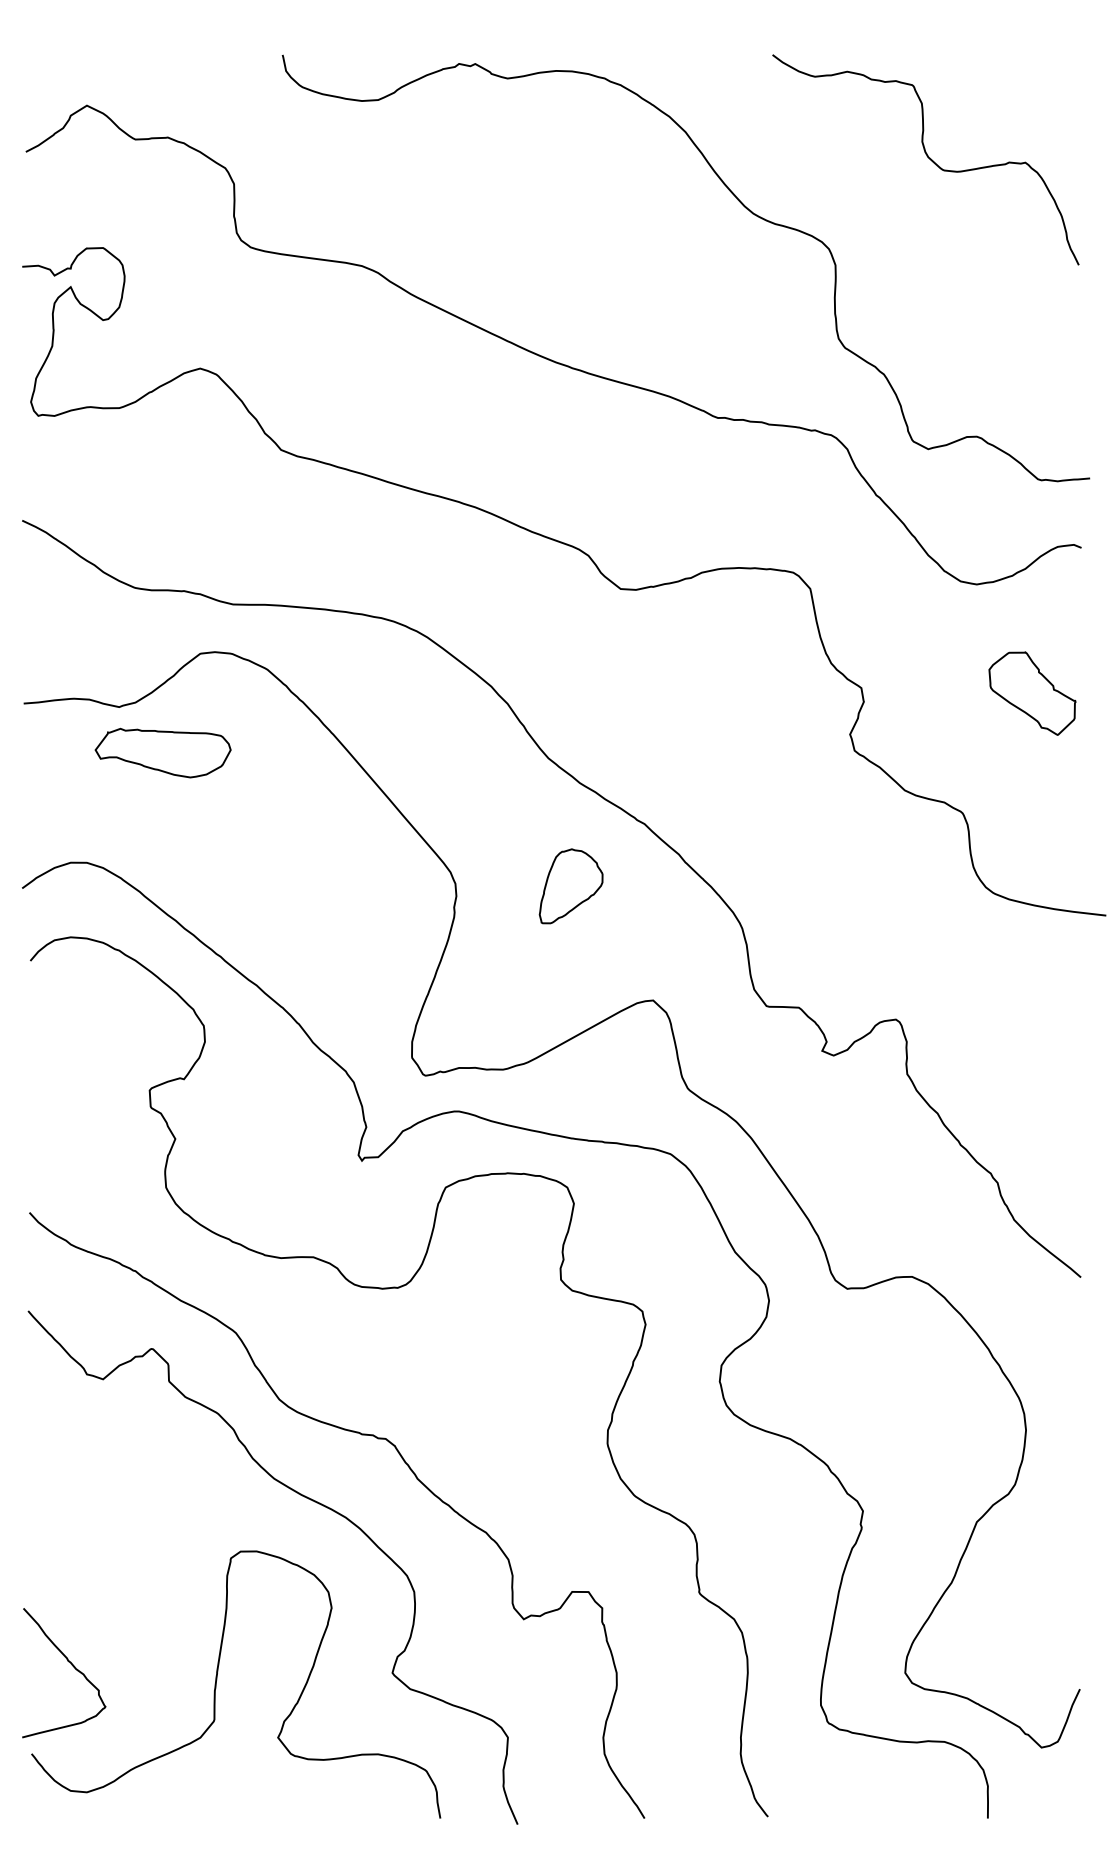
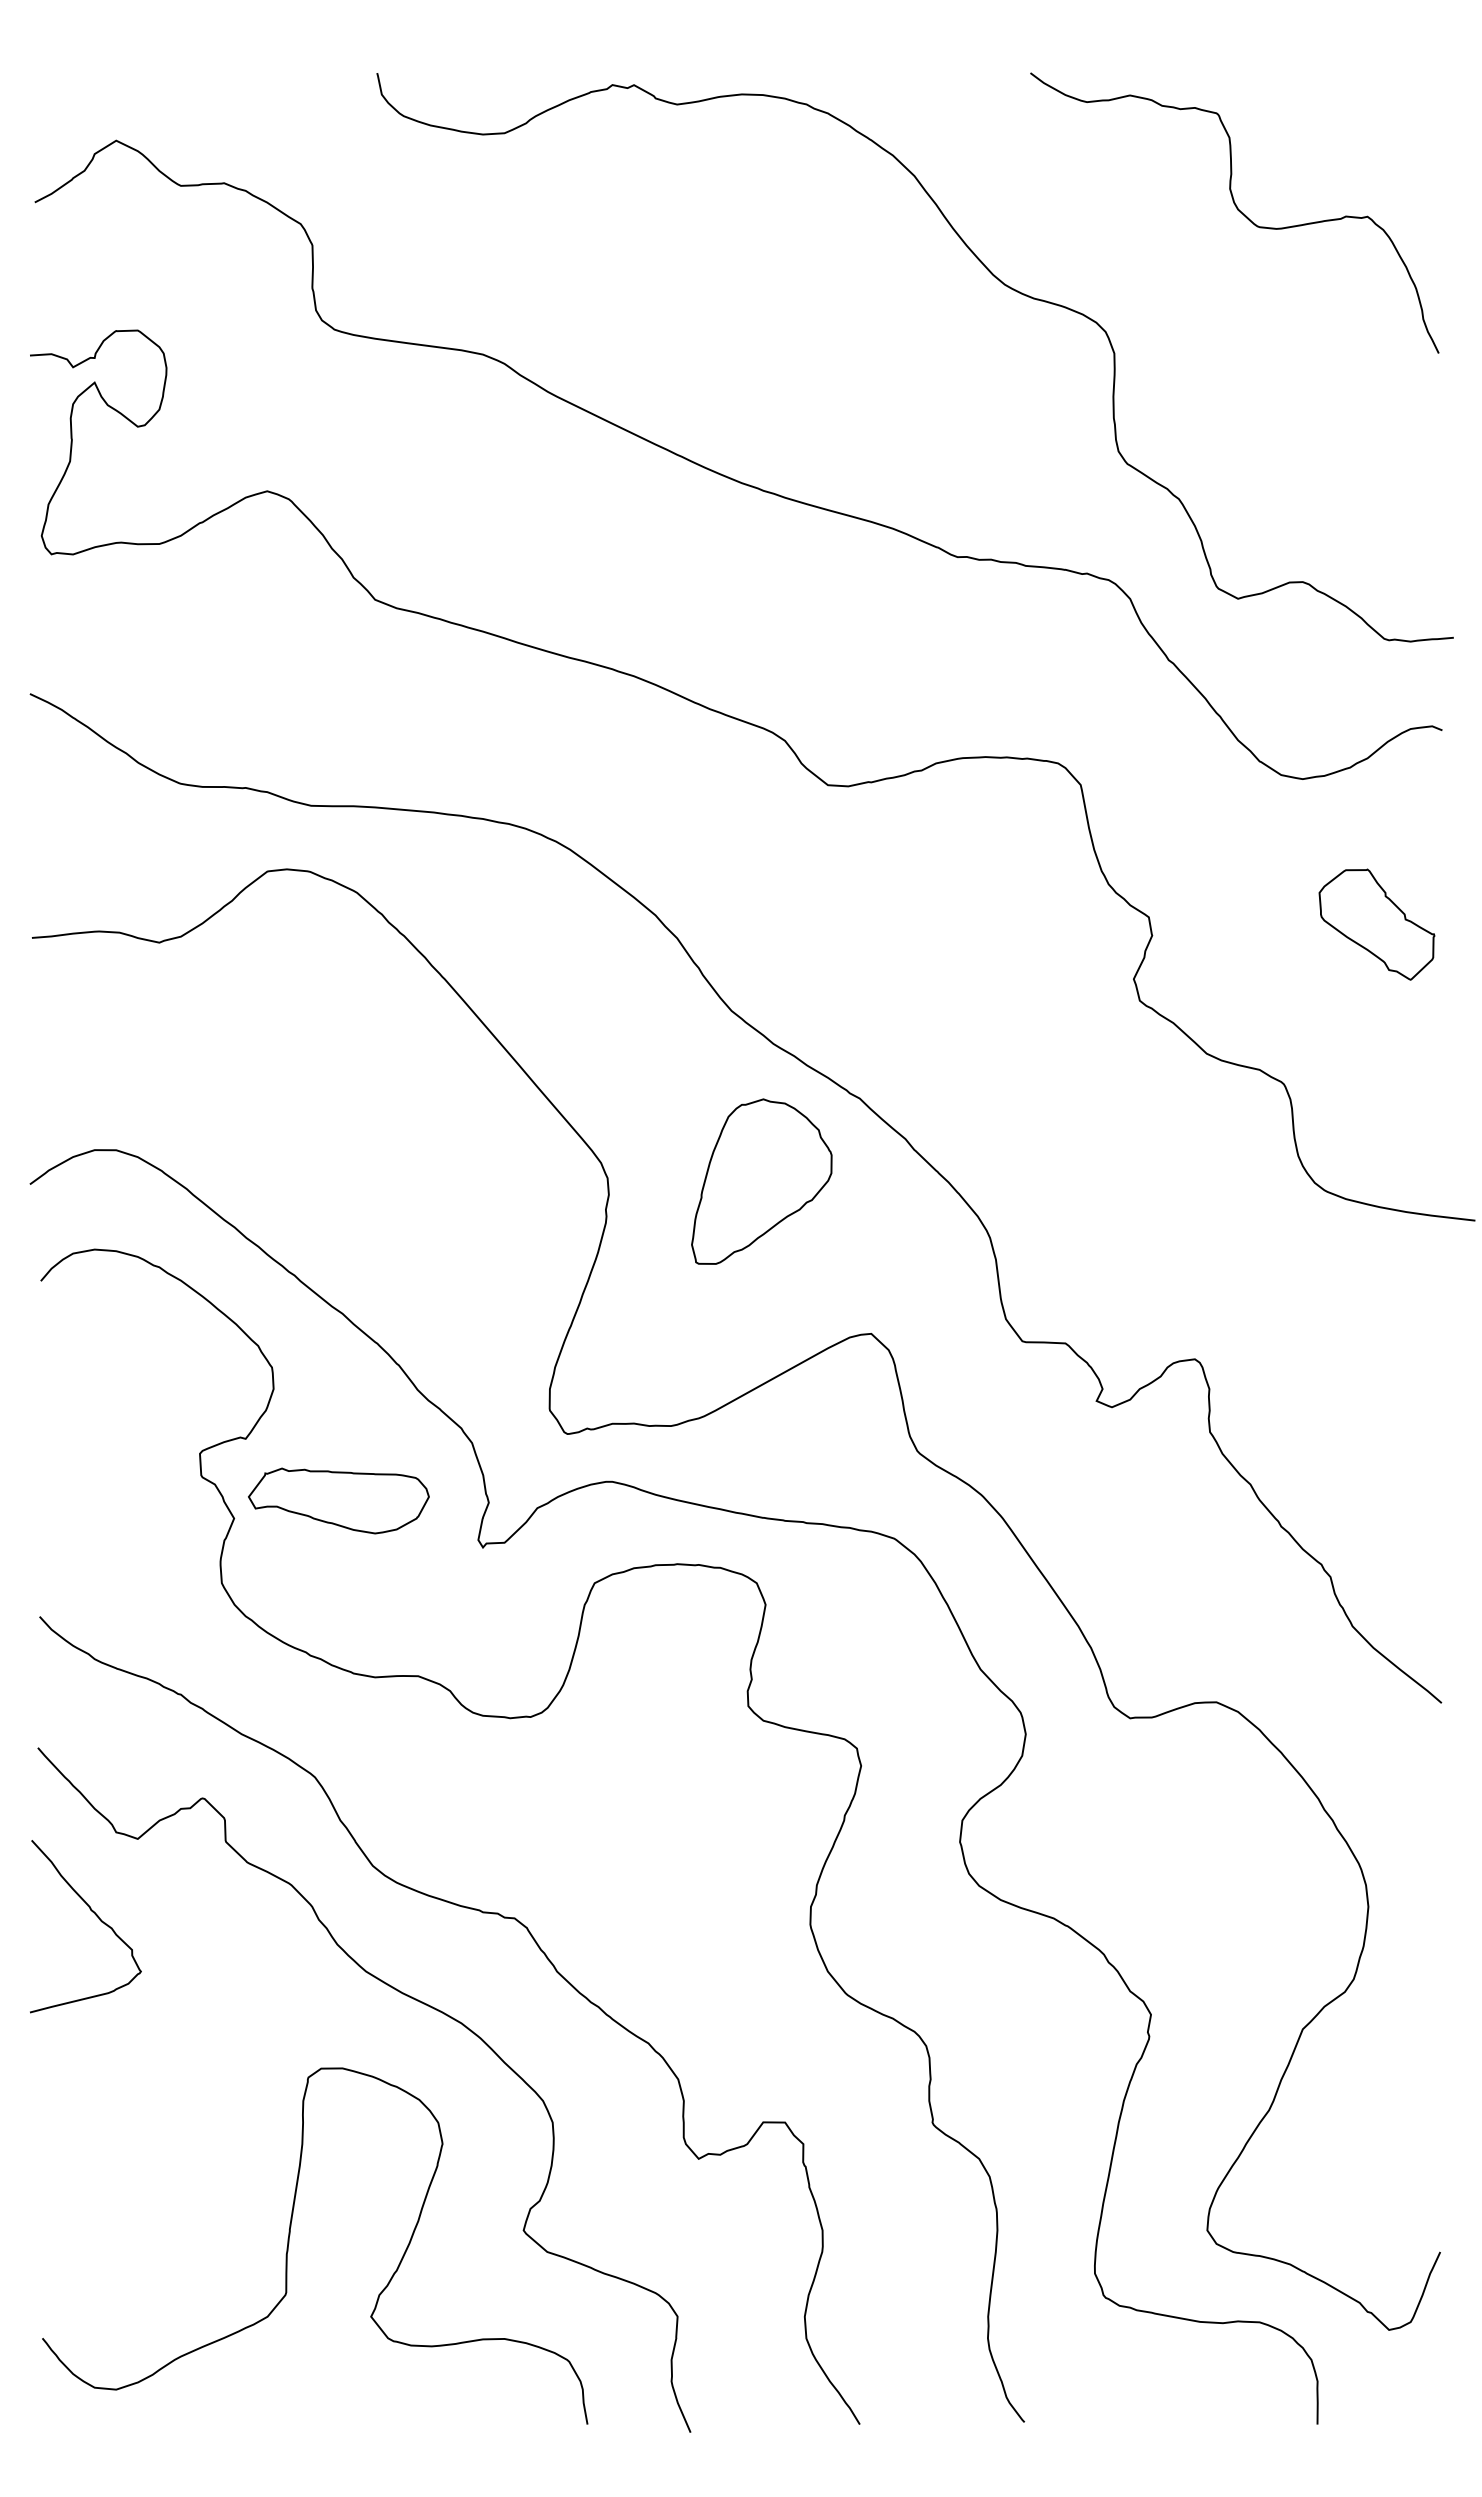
part: (162, 752) -> (338, 1500), moved
part: (570, 886) -> (761, 1181), size x1.67
curve: (71, 1664) -> (95, 1915), moved

